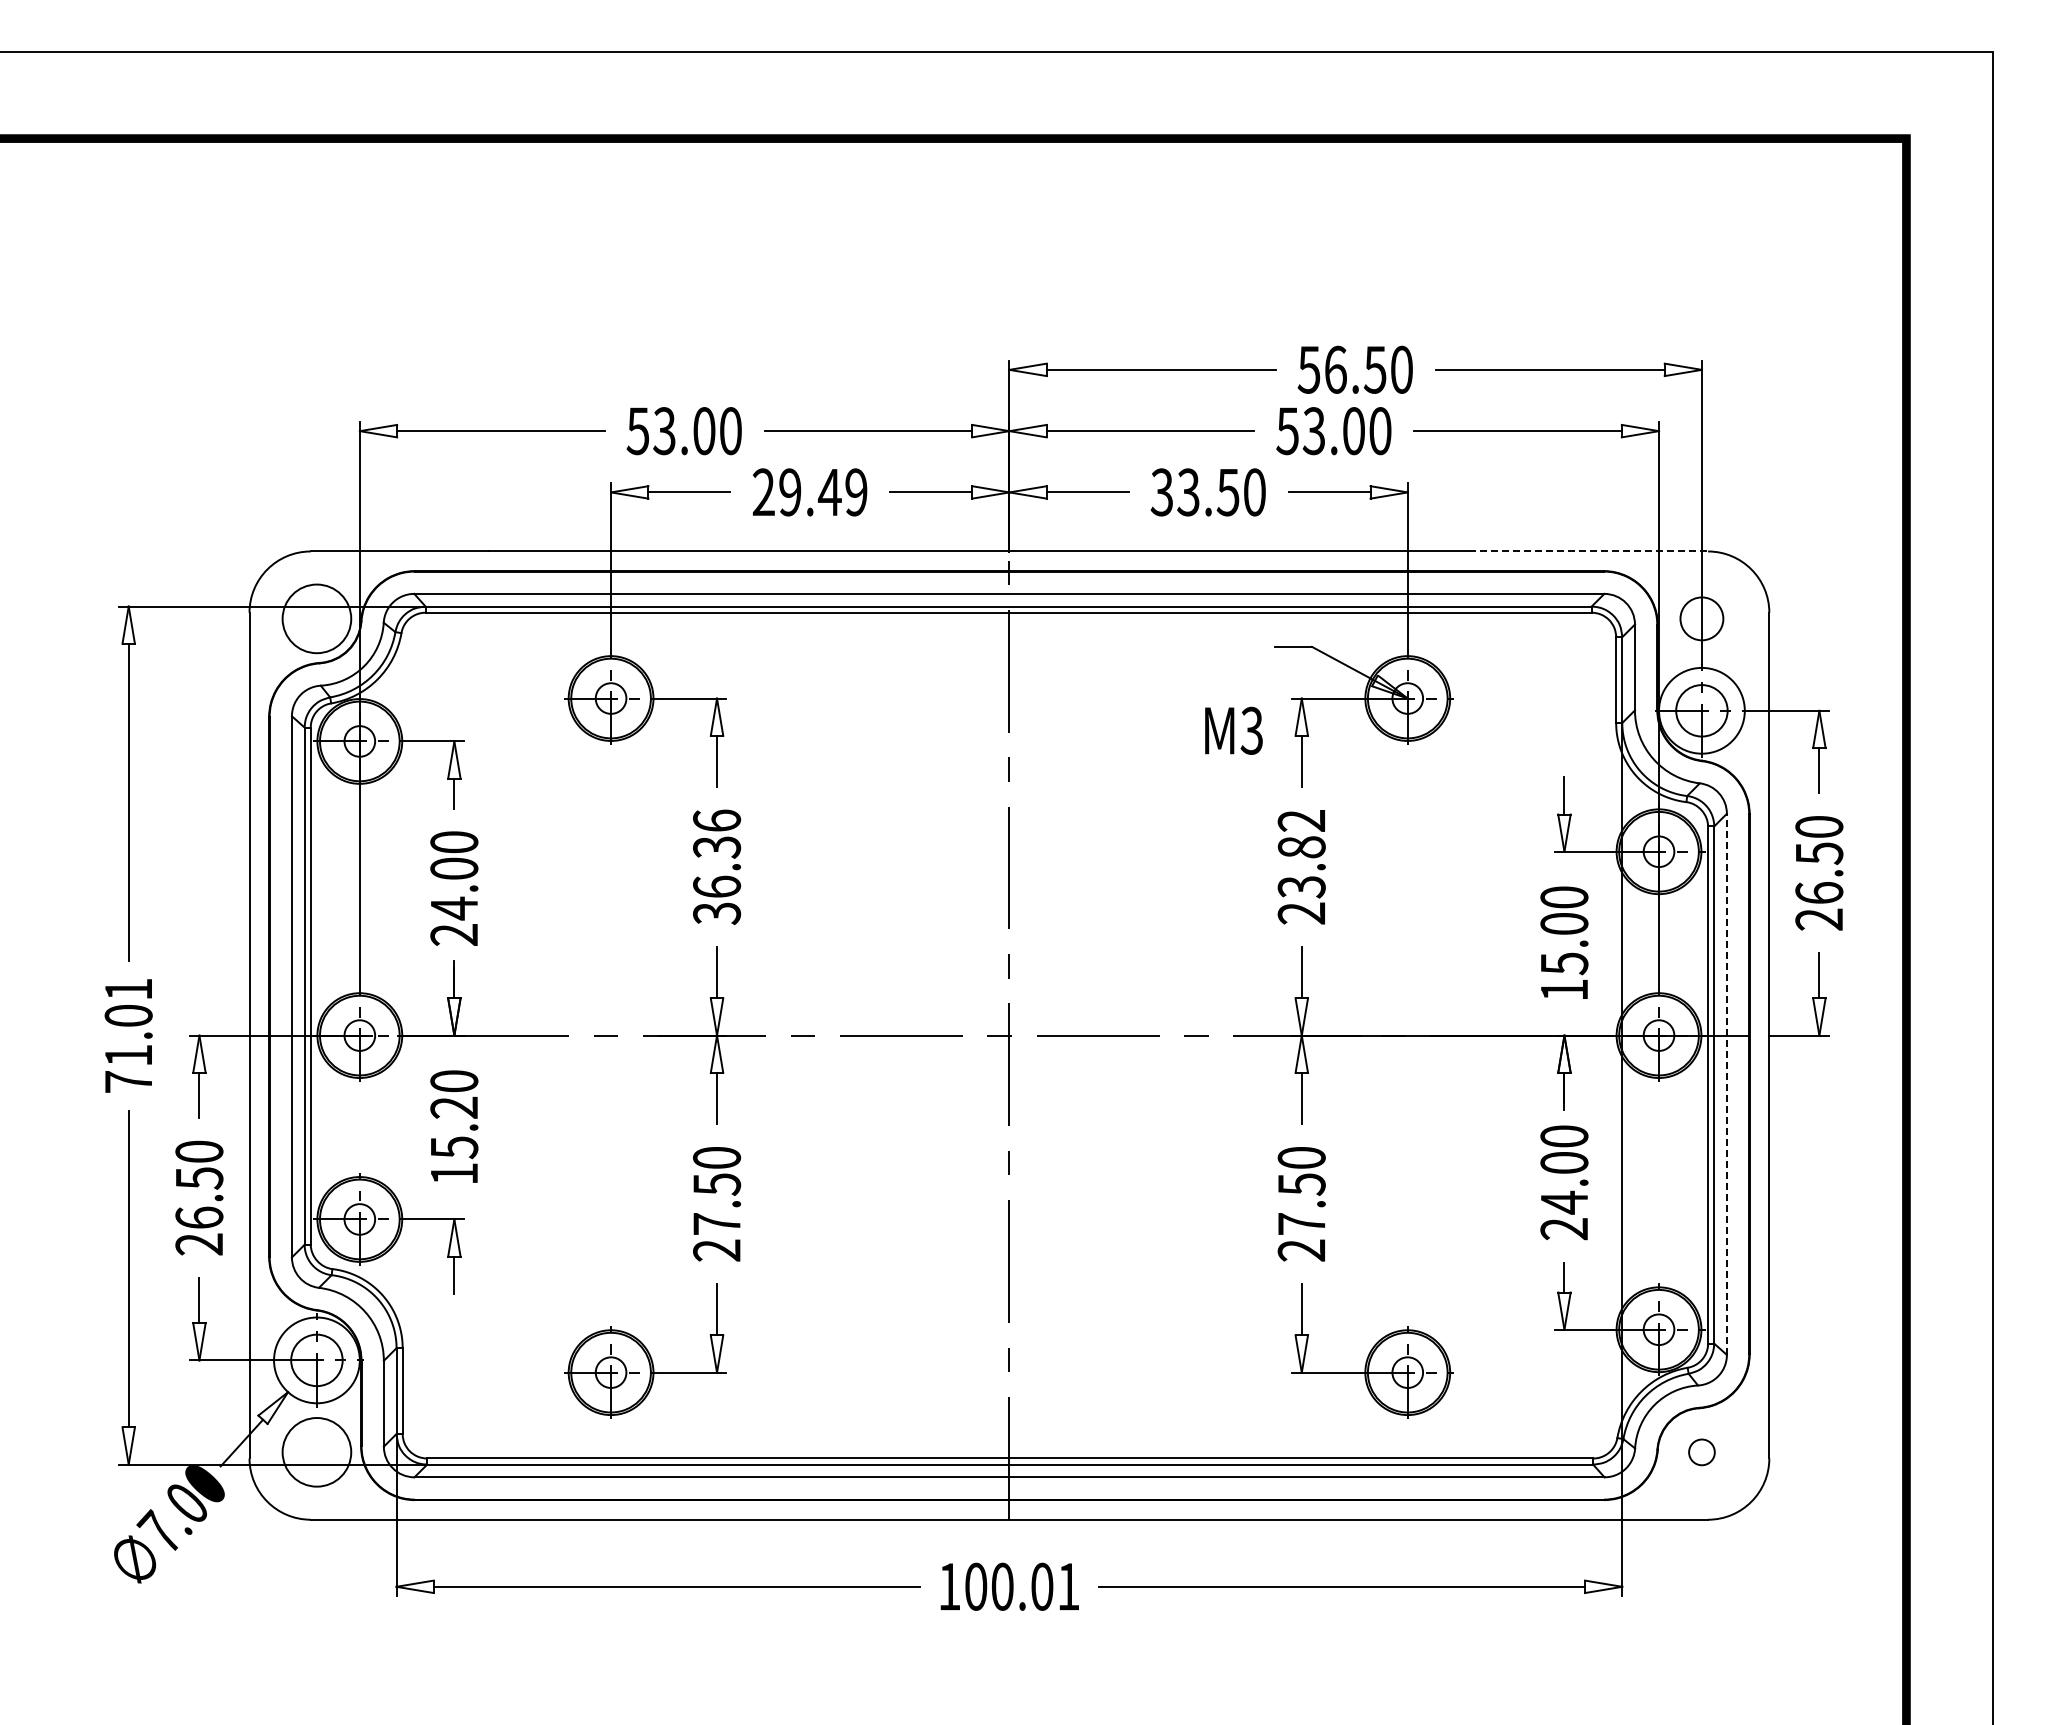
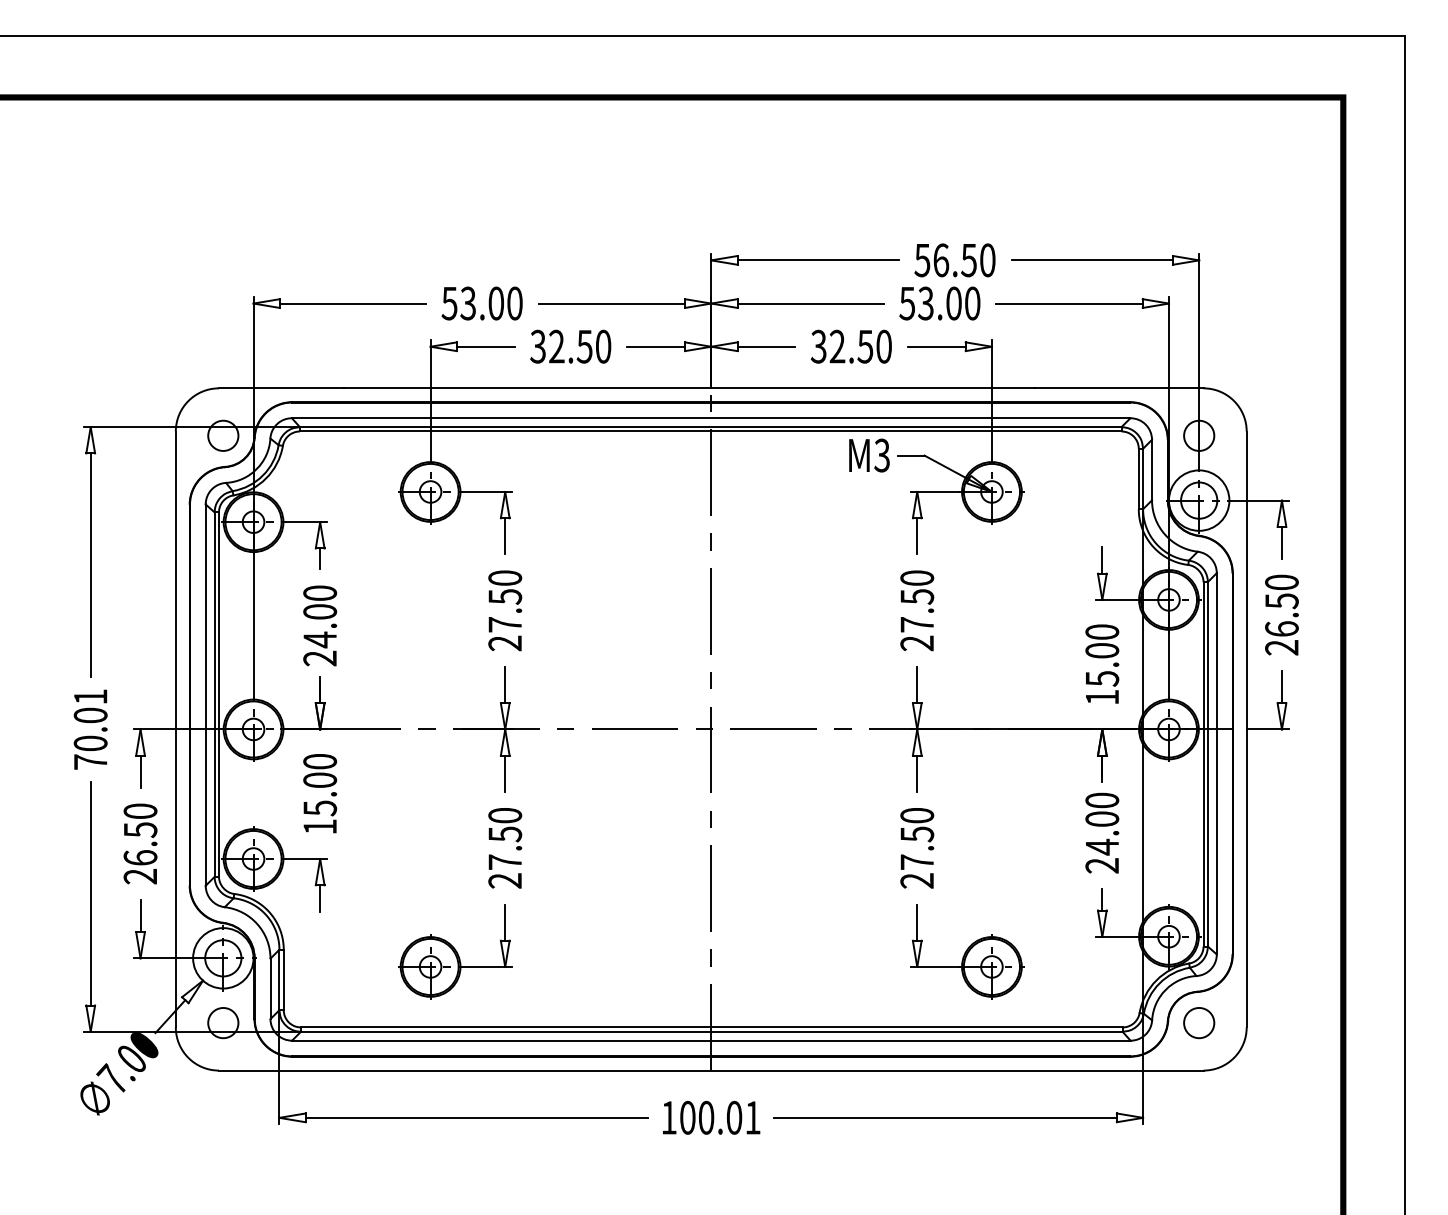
text: (809, 492) -> (570, 346), 29.49 -> 32.50
text: (1188, 492) -> (837, 346), 33.50 -> 32.50
line: (1588, 551) -> (1119, 388), dashed -> solid
circle: (316, 618) -> (223, 435), size x0.62
text: (1233, 730) -> (869, 455), moved
text: (1301, 854) -> (917, 601), 23.82 -> 27.50
text: (717, 867) -> (505, 611), 36.36 -> 27.50
text: (128, 1055) -> (90, 743), 71.01 -> 70.01
line: (1726, 1084) -> (1216, 763), dashed -> solid
text: (454, 1107) -> (320, 780), 15.20 -> 15.00
circle: (316, 1451) -> (223, 1022), size x0.62
circle: (1701, 1452) -> (1198, 1023), size x1.67

